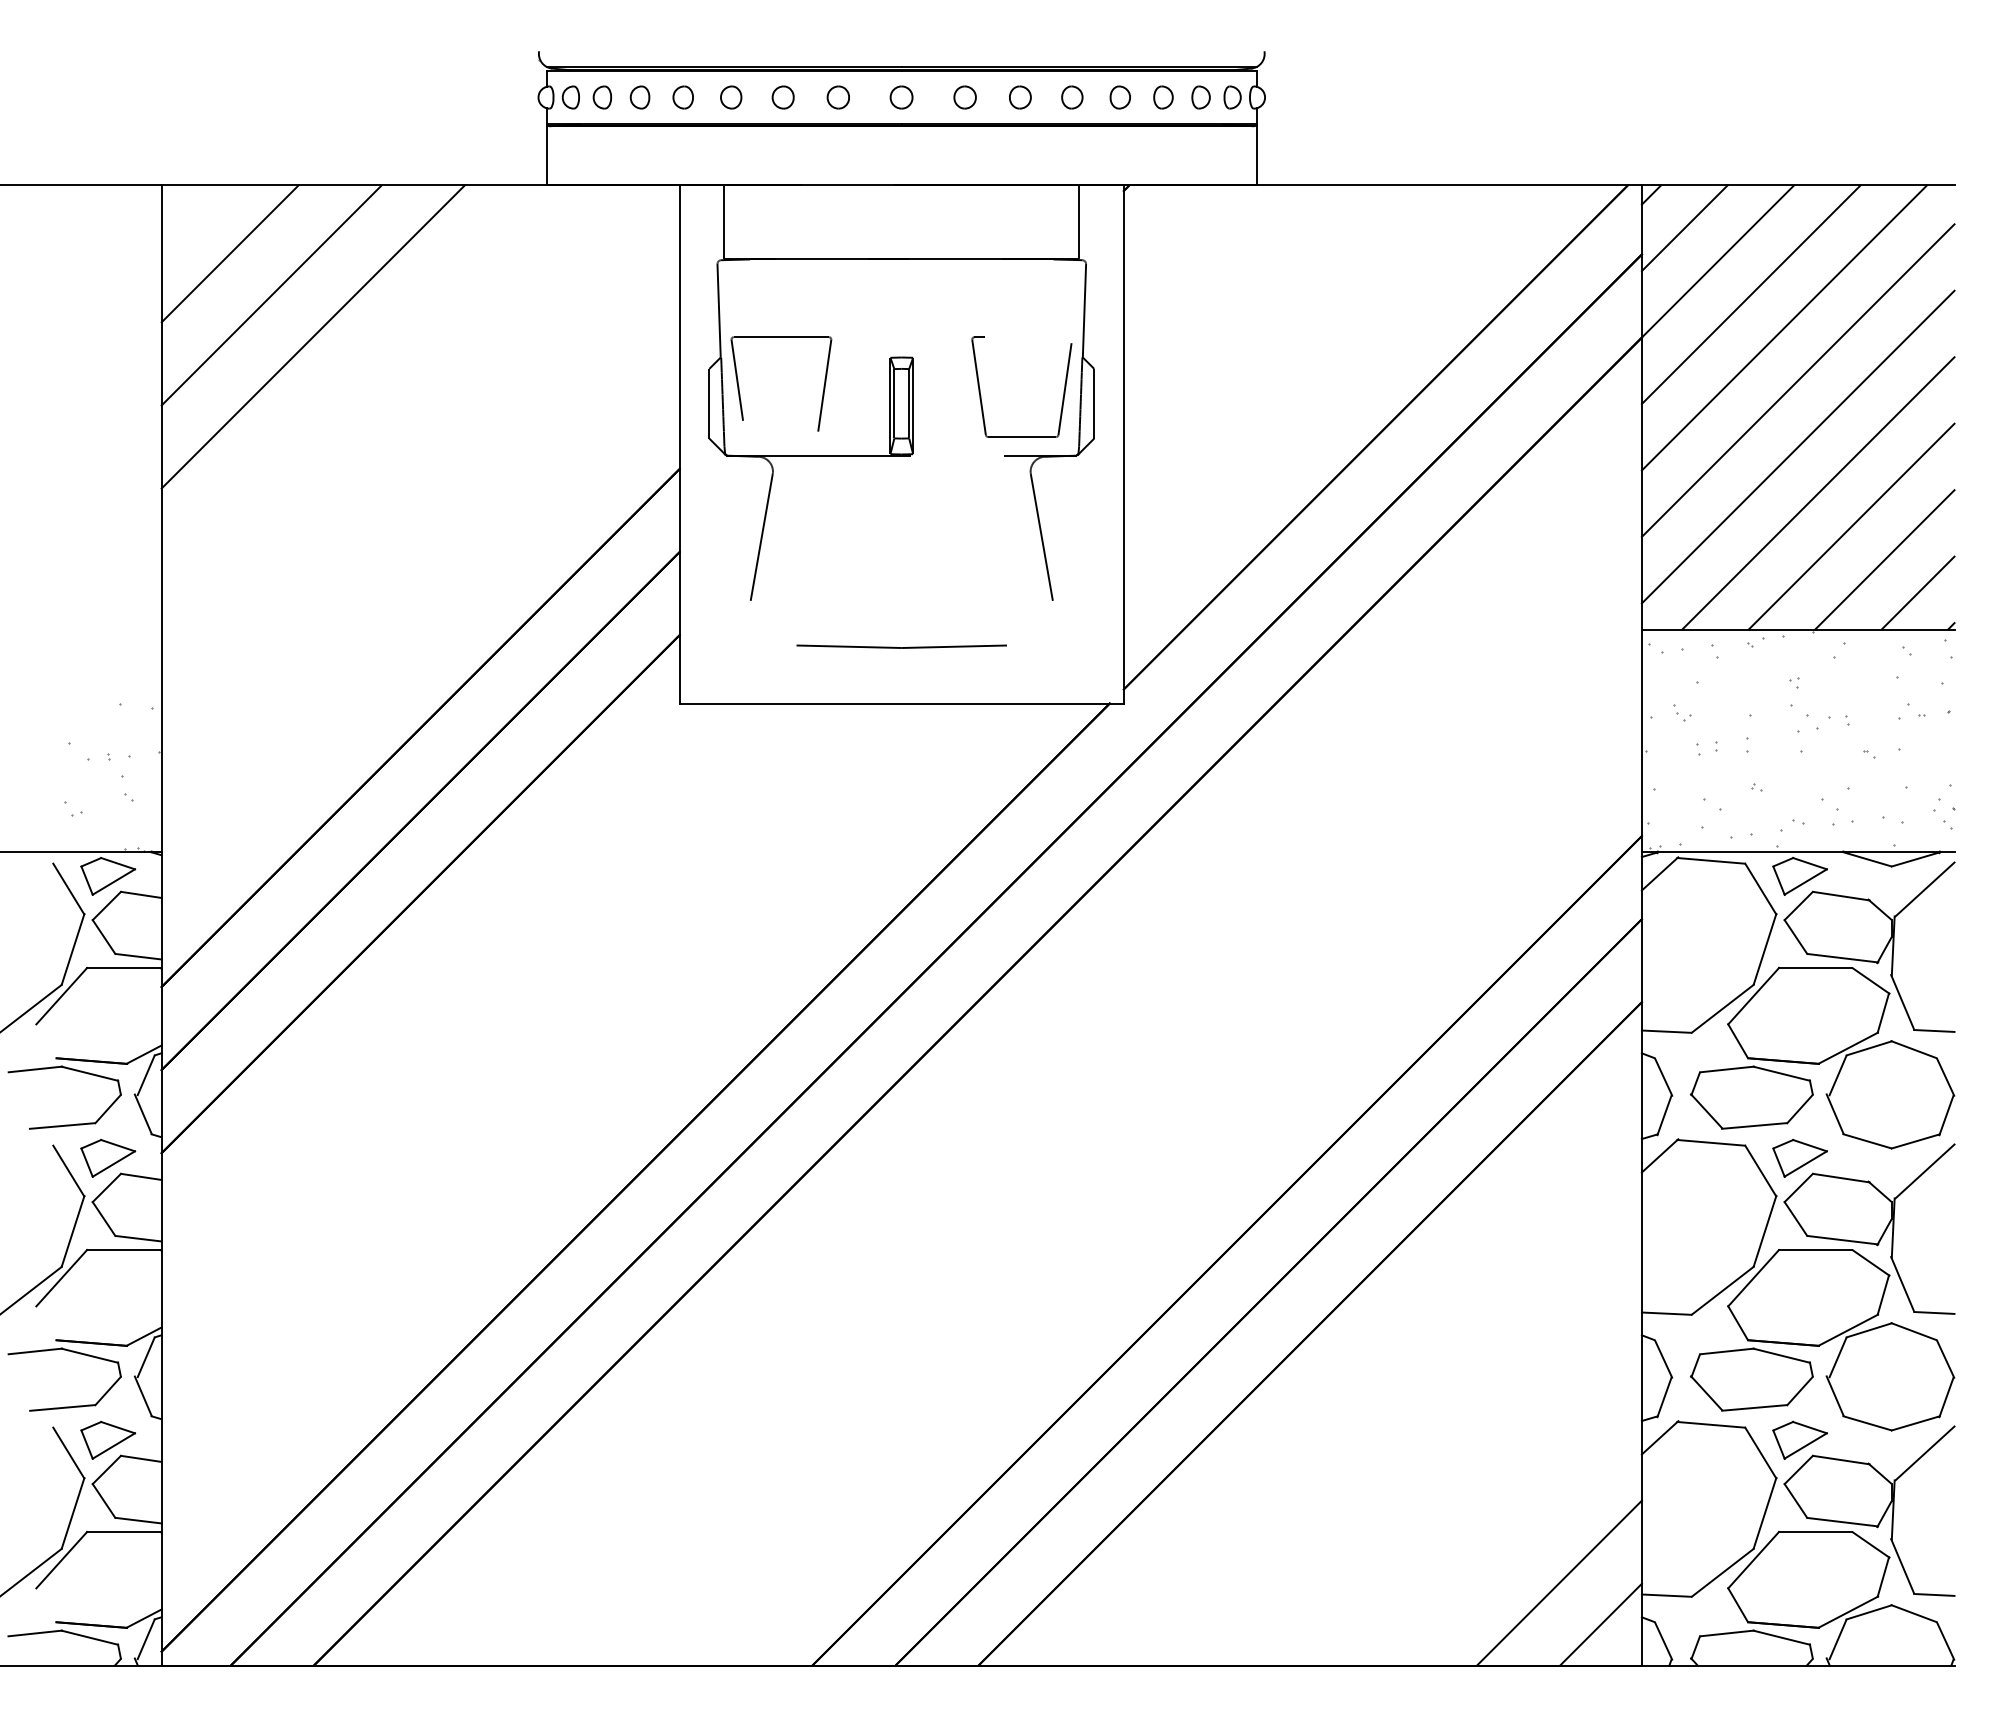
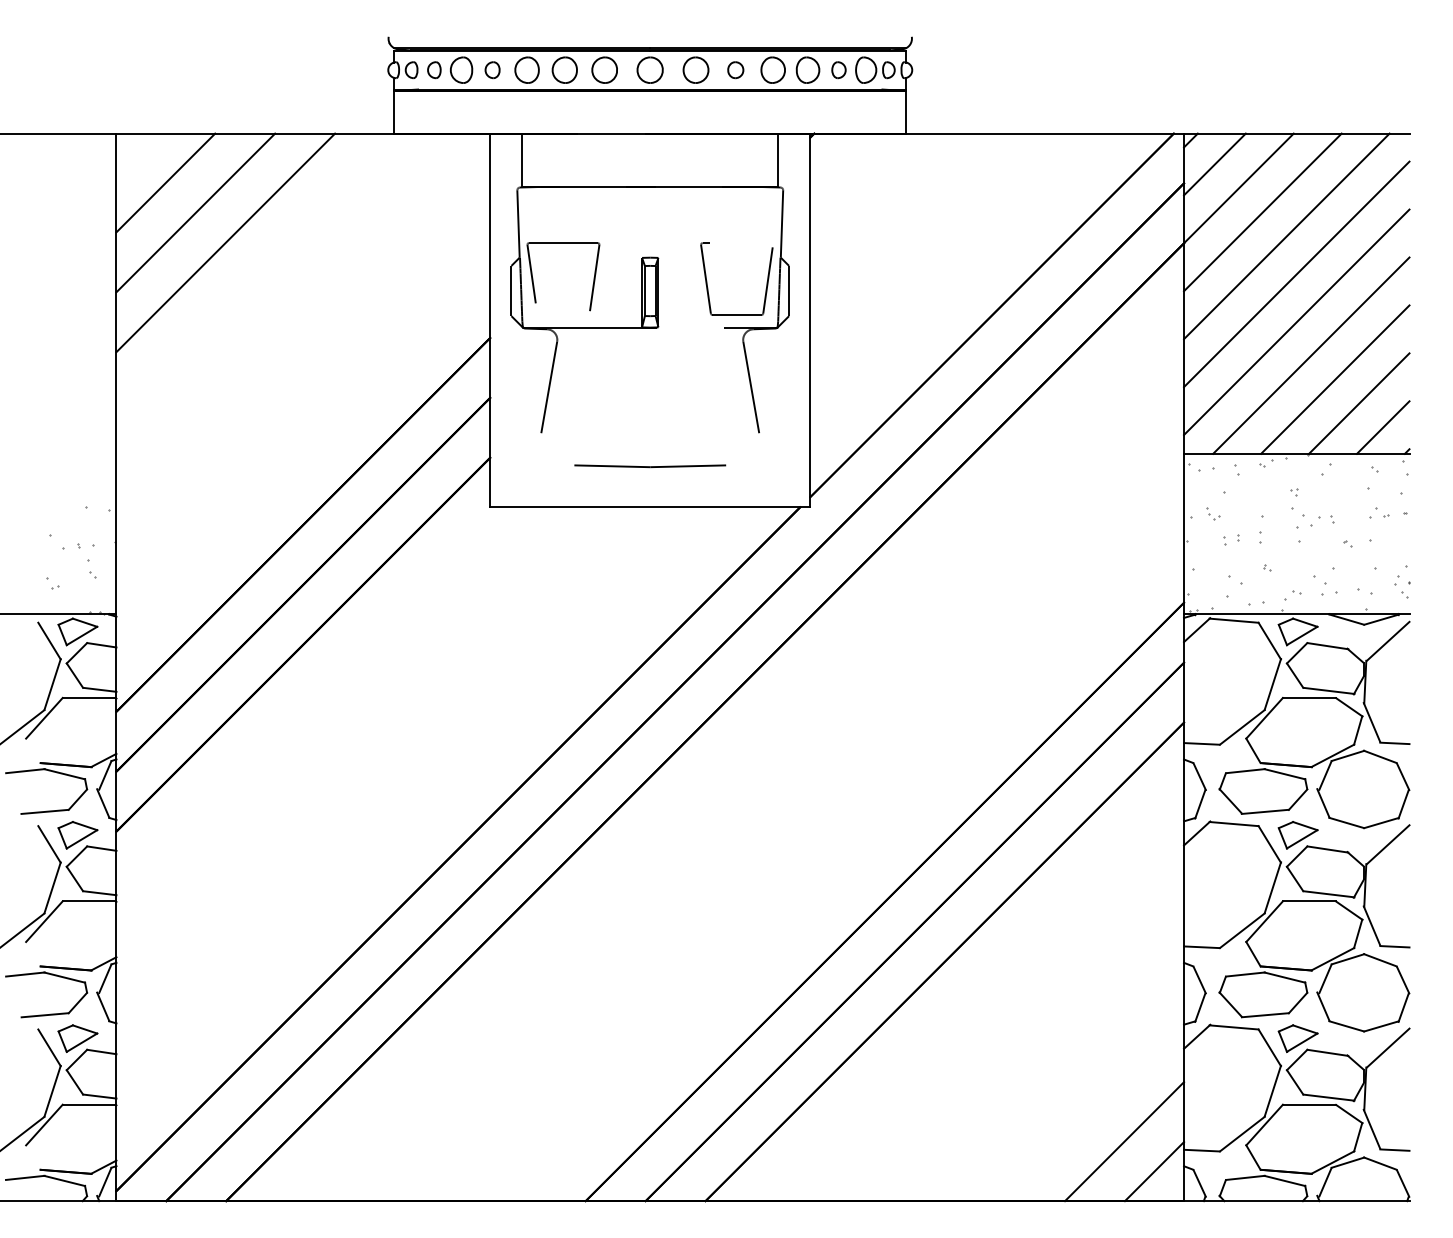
part: (639, 97) -> (461, 70), size x1.6
part: (731, 97) -> (527, 70), size x1.6
part: (782, 97) -> (564, 70), size x1.6
part: (837, 97) -> (603, 70), size x1.6
part: (901, 97) -> (650, 70), size x1.6
part: (964, 97) -> (695, 70), size x1.6
part: (1072, 97) -> (773, 70), size x1.6
part: (1119, 97) -> (807, 70), size x1.6
part: (1200, 97) -> (865, 70), size x1.6

